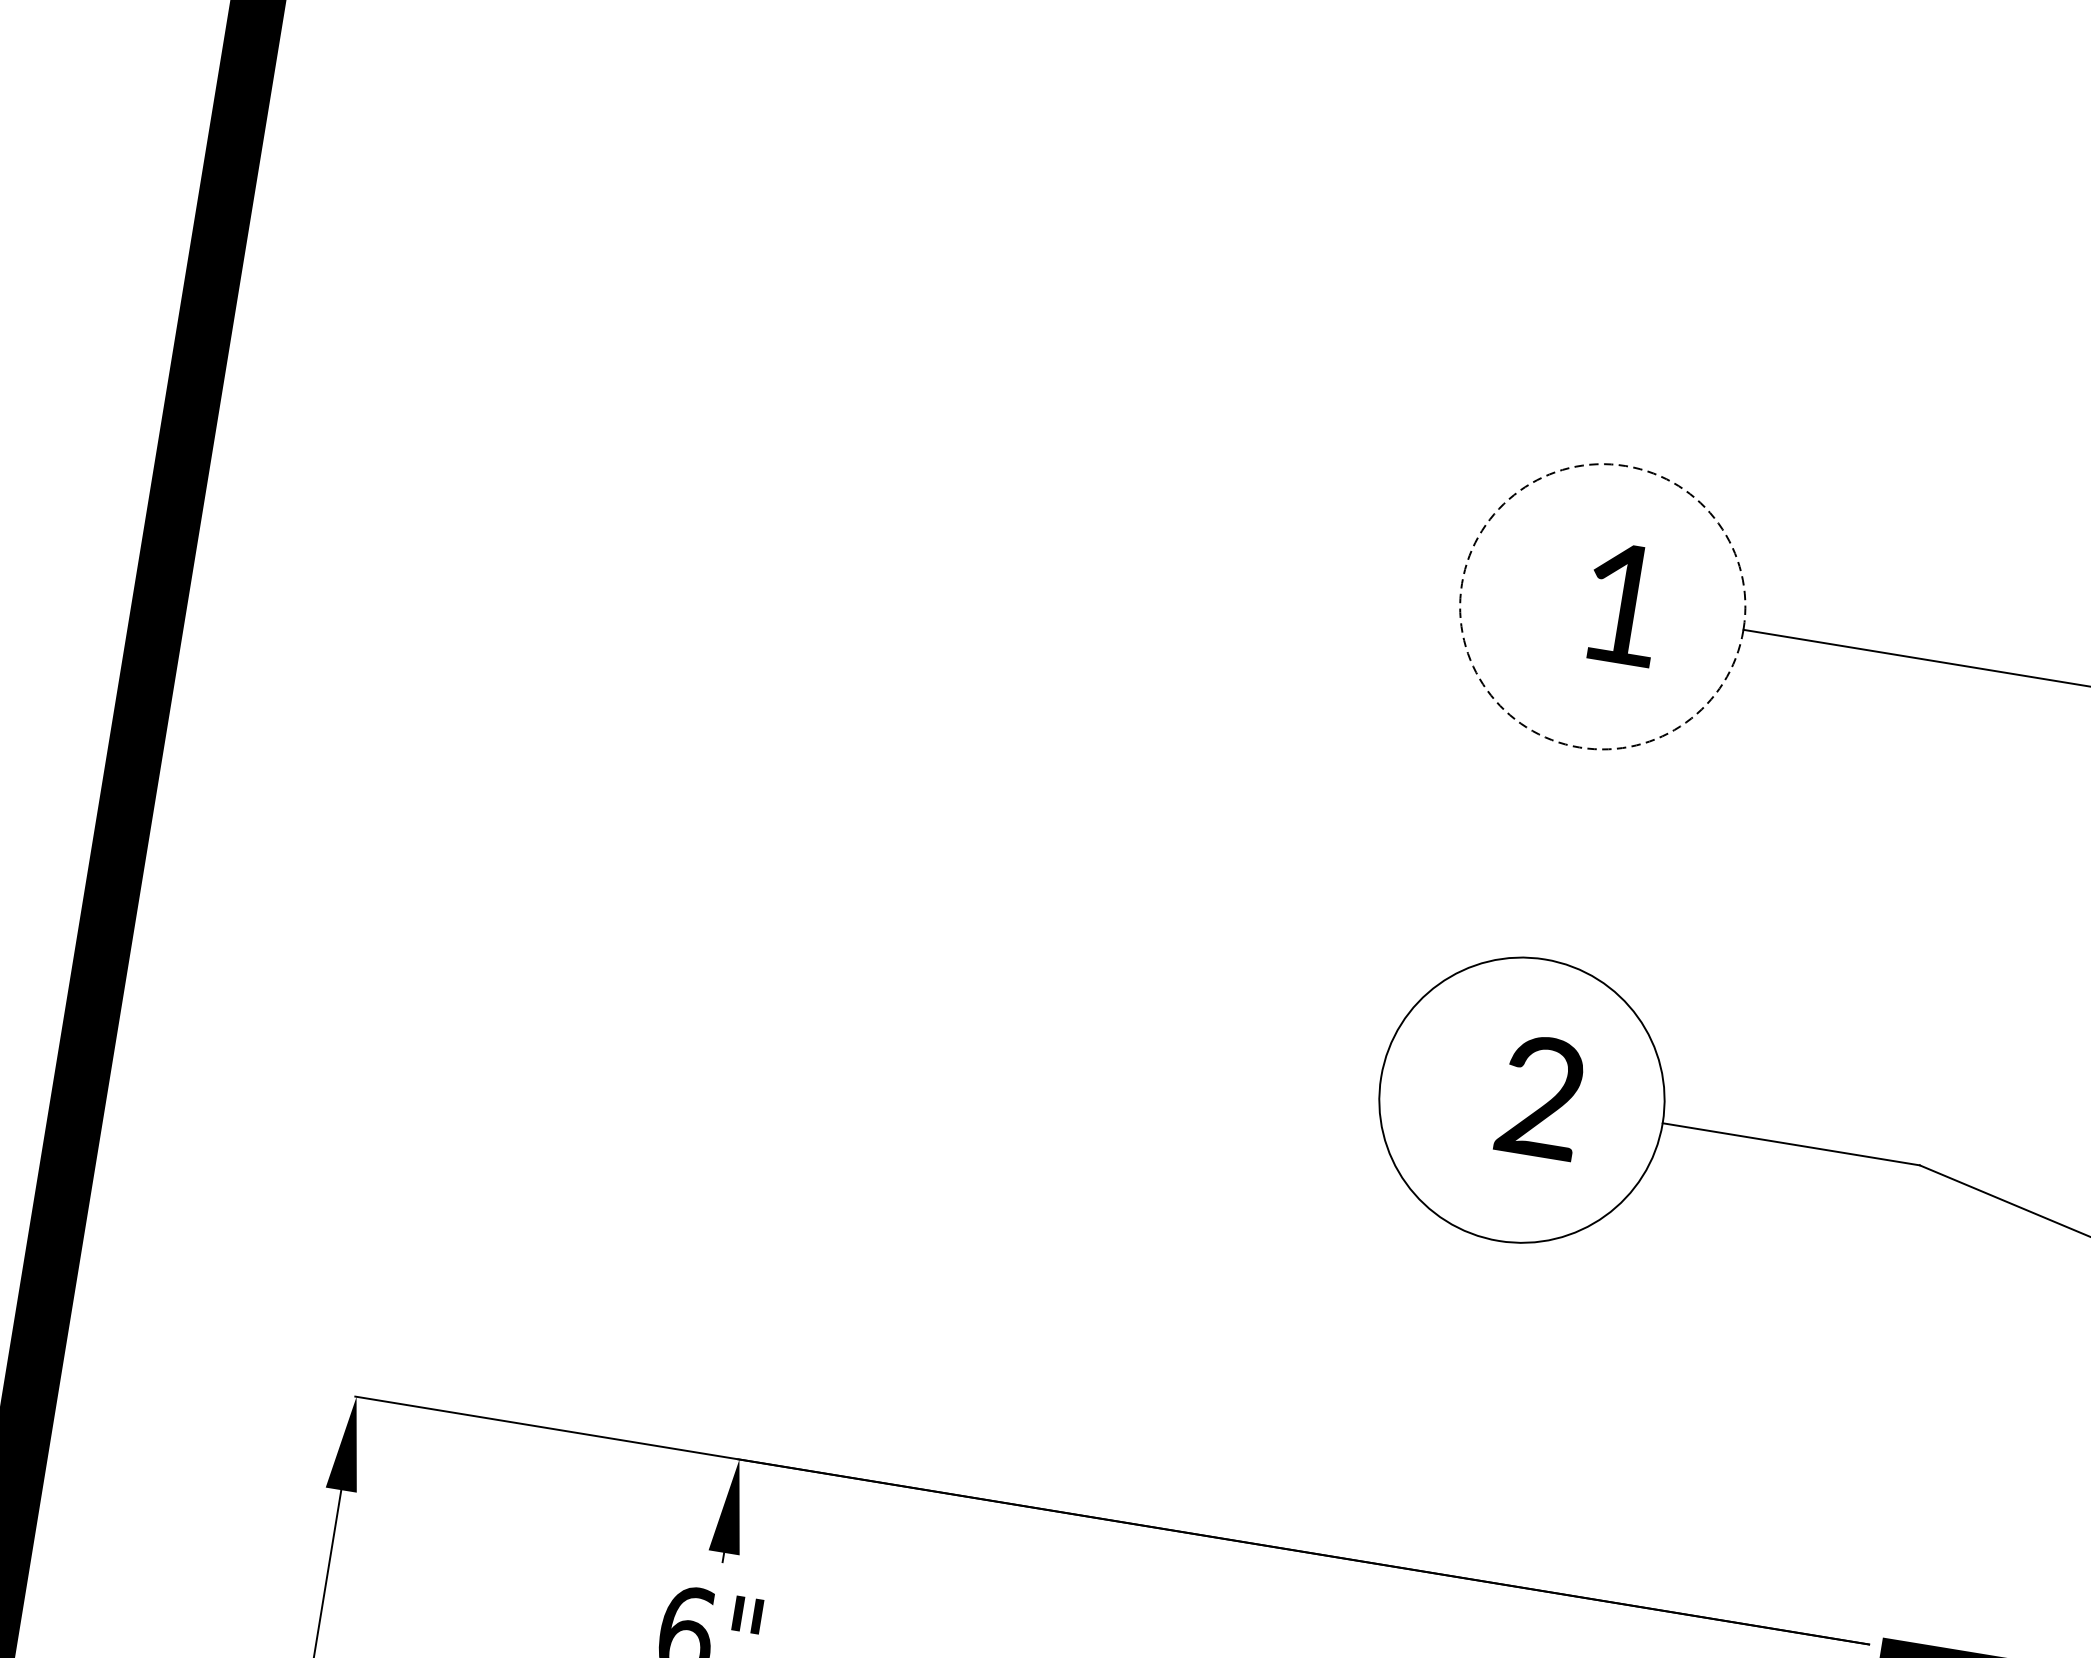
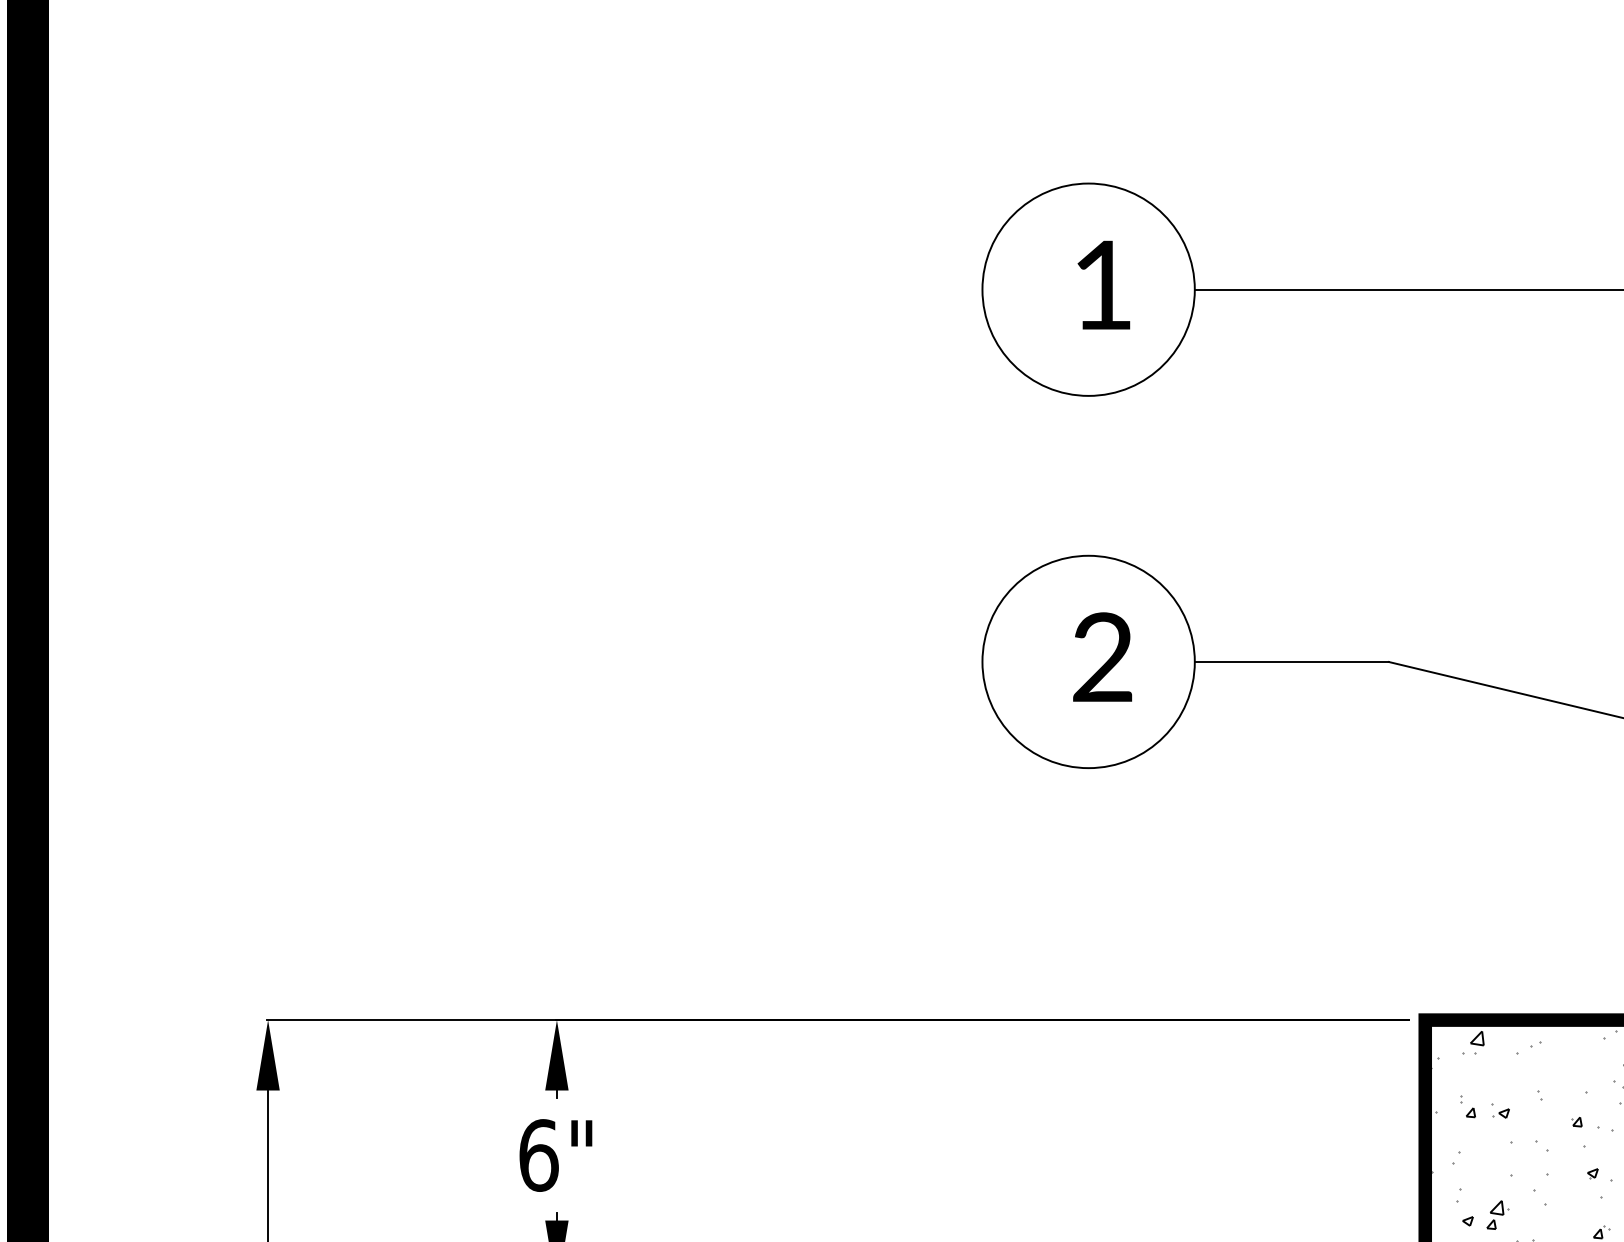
circle: (1602, 606) -> (1088, 289), dashed -> solid

